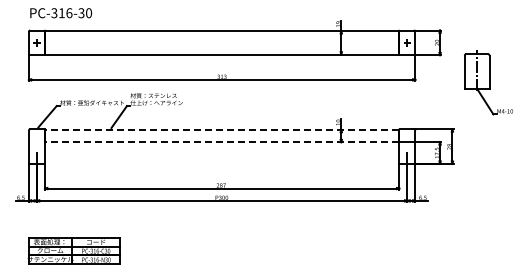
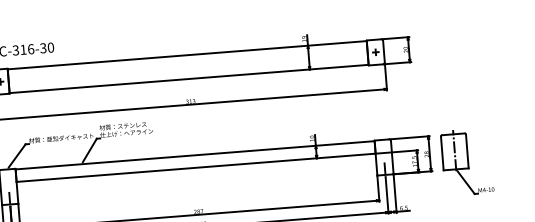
part: (488, 82) -> (467, 162), moved
line: (221, 129) -> (194, 154), dashed -> solid
line: (221, 142) -> (195, 168), dashed -> solid

